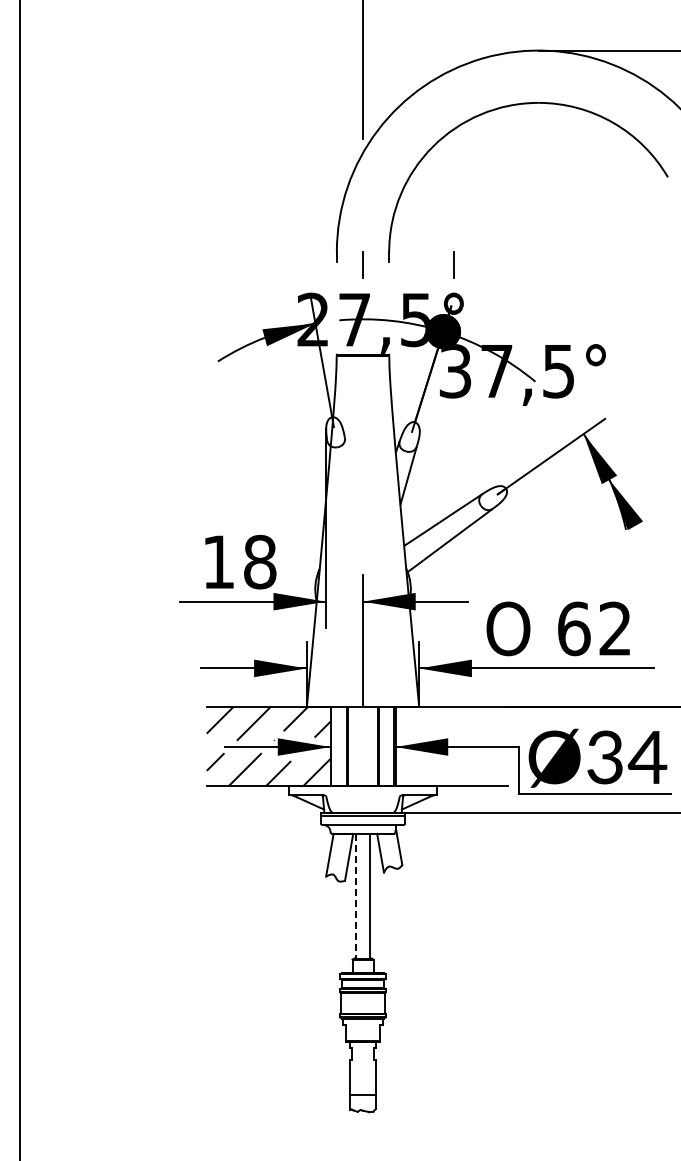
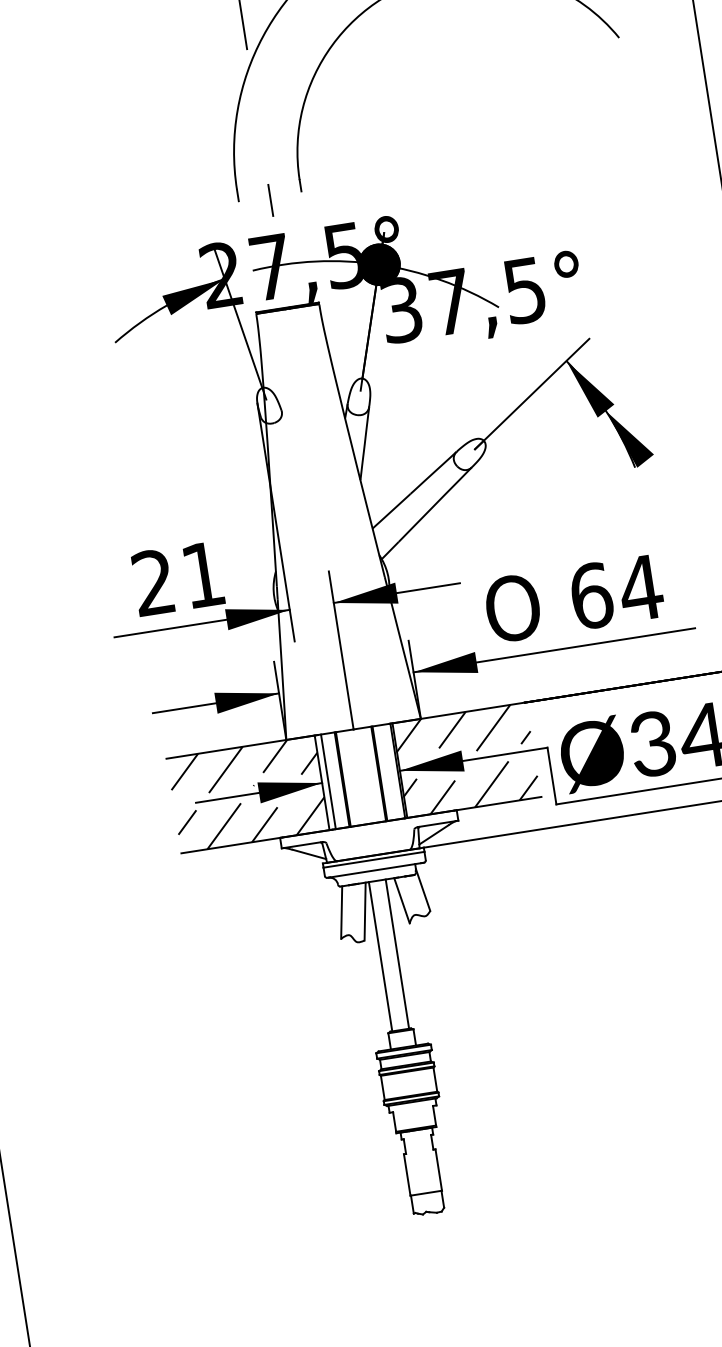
line: (453, 264) -> (378, 182), removed
text: (239, 561) -> (178, 578), 18 -> 21
text: (615, 628) -> (641, 587), 62 -> 64
hatch: (451, 723) -> (462, 732), added
line: (335, 746) -> (328, 781), added
hatch: (451, 769) -> (471, 787), added
line: (355, 896) -> (380, 957), dashed -> solid

